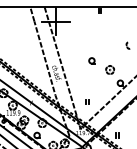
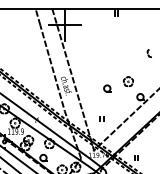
part: (91, 60) -> (106, 88), moved

